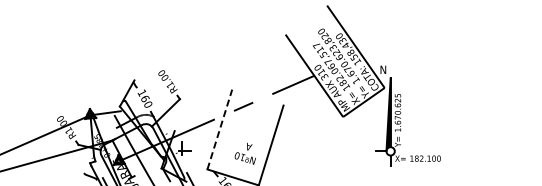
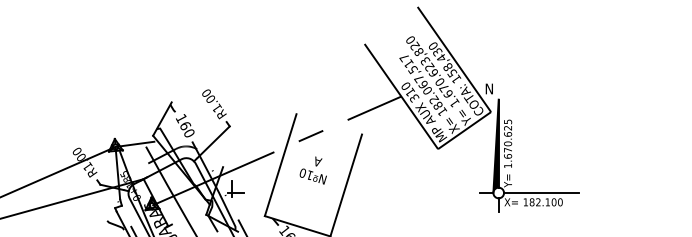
line: (219, 129) -> (280, 165), dashed -> solid
line: (423, 151) -> (540, 193), added
text: (244, 153) -> (312, 170), moved

